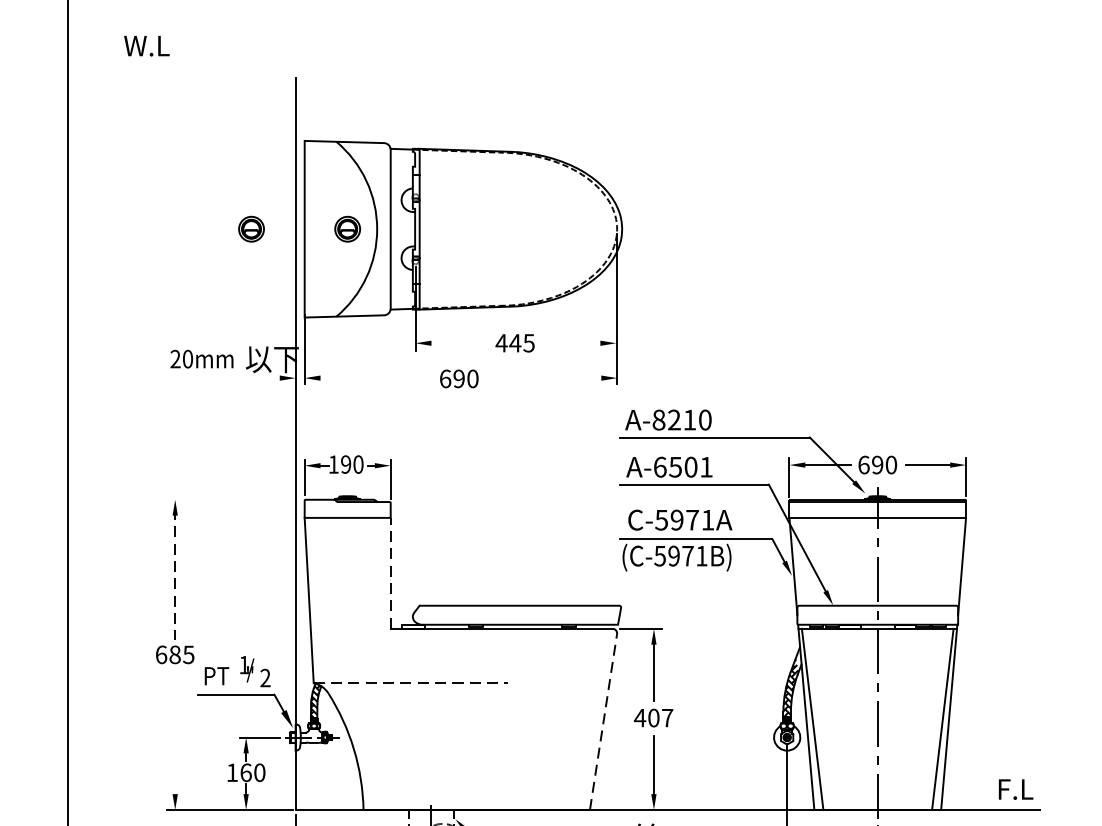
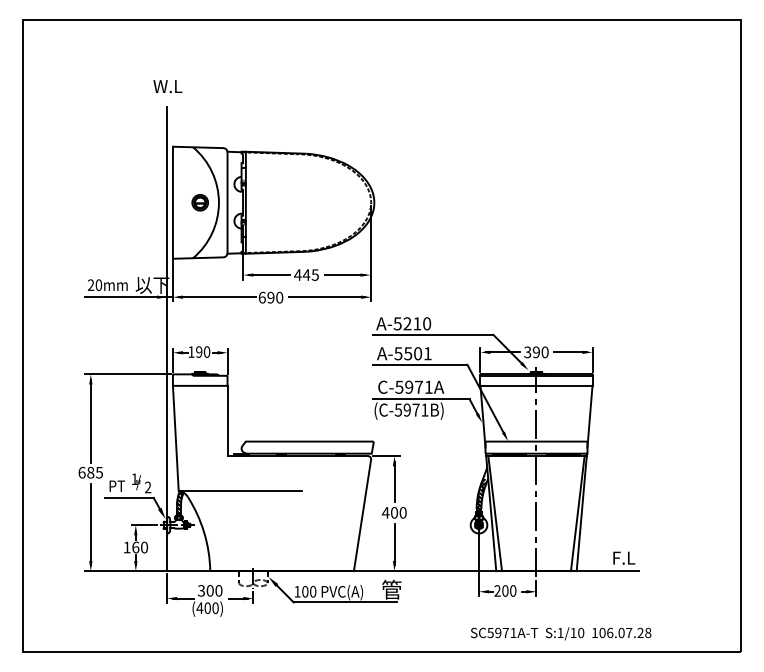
text: (146, 45) -> (167, 86), moved
part: (250, 228) -> (138, 202), removed
line: (455, 343) -> (268, 275), added
line: (575, 343) -> (344, 275), added
line: (234, 378) -> (128, 297), added
line: (374, 378) -> (217, 297), added
line: (546, 378) -> (326, 297), added
text: (658, 419) -> (397, 323), A-8210 -> A-5210
text: (863, 465) -> (527, 352), 690 -> 390
text: (660, 466) -> (398, 353), A-6501 -> A-5501
line: (234, 499) -> (128, 374), added
line: (390, 572) -> (227, 420), dashed -> solid
line: (174, 575) -> (90, 422), dashed -> solid
line: (411, 682) -> (240, 490), dashed -> solid
text: (666, 717) -> (402, 512), 407 -> 400
line: (603, 720) -> (362, 514), dashed -> solid
line: (174, 736) -> (90, 524), added

